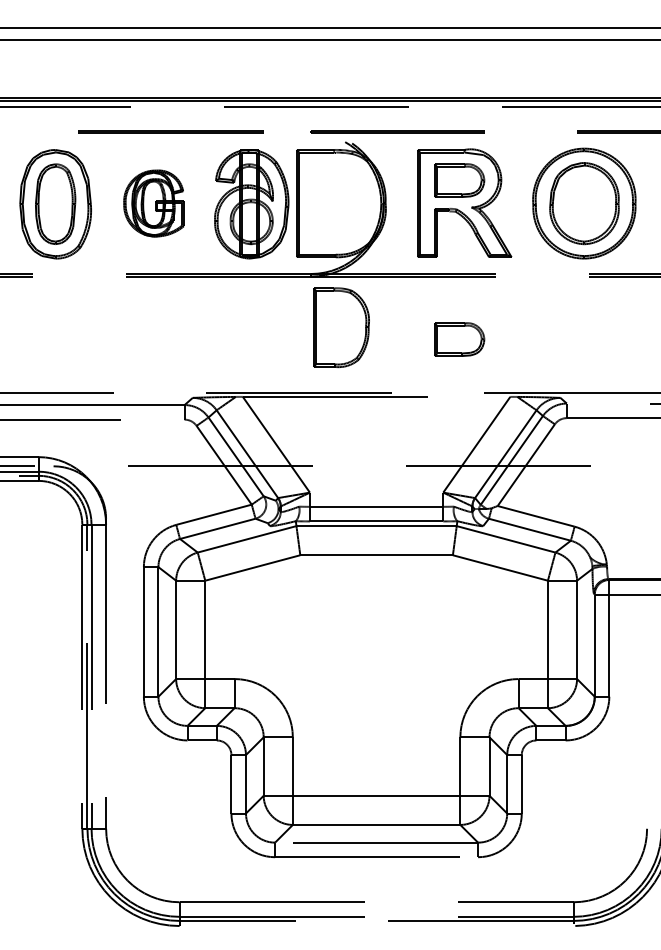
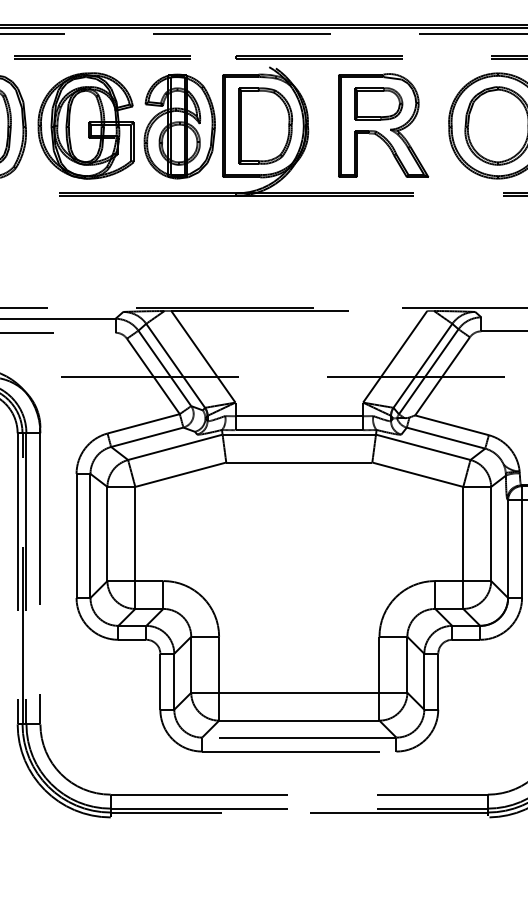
part: (153, 203) -> (85, 125), size x1.67
part: (341, 327) -> (265, 125), moved
part: (459, 339) -> (378, 256), removed

